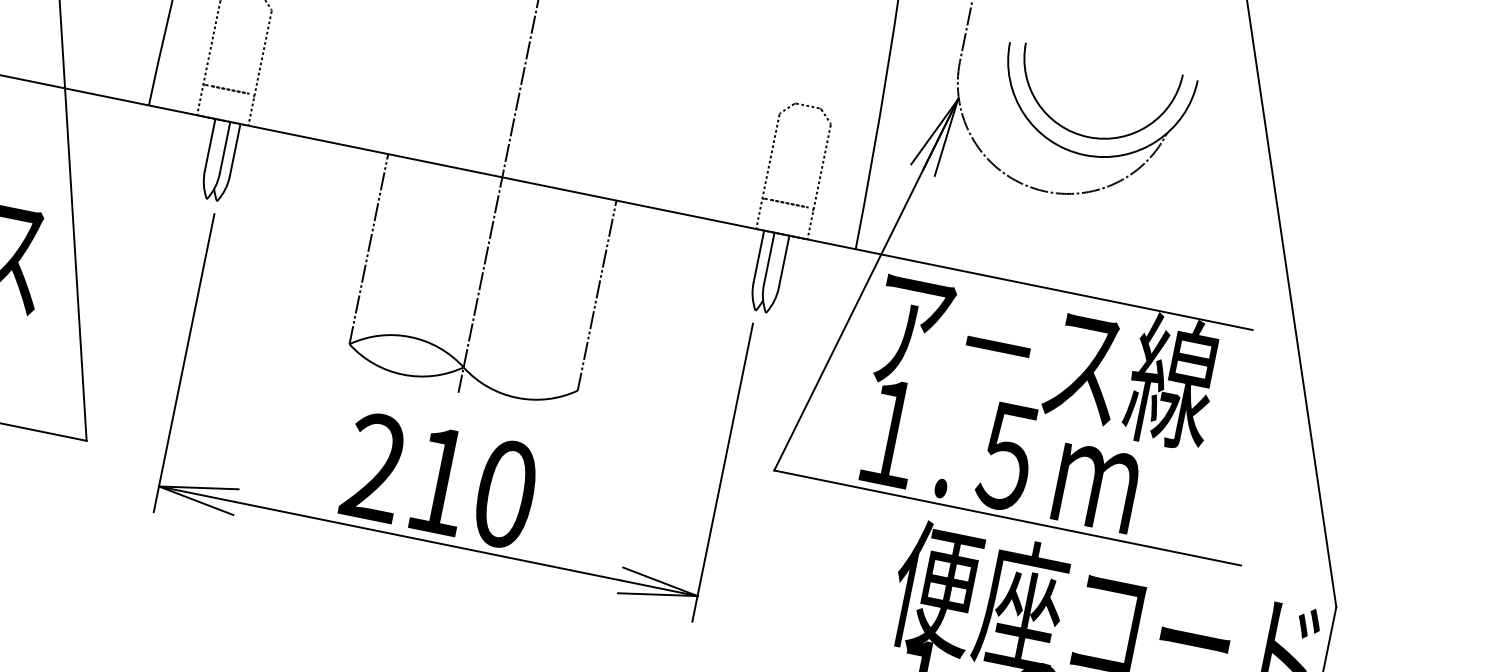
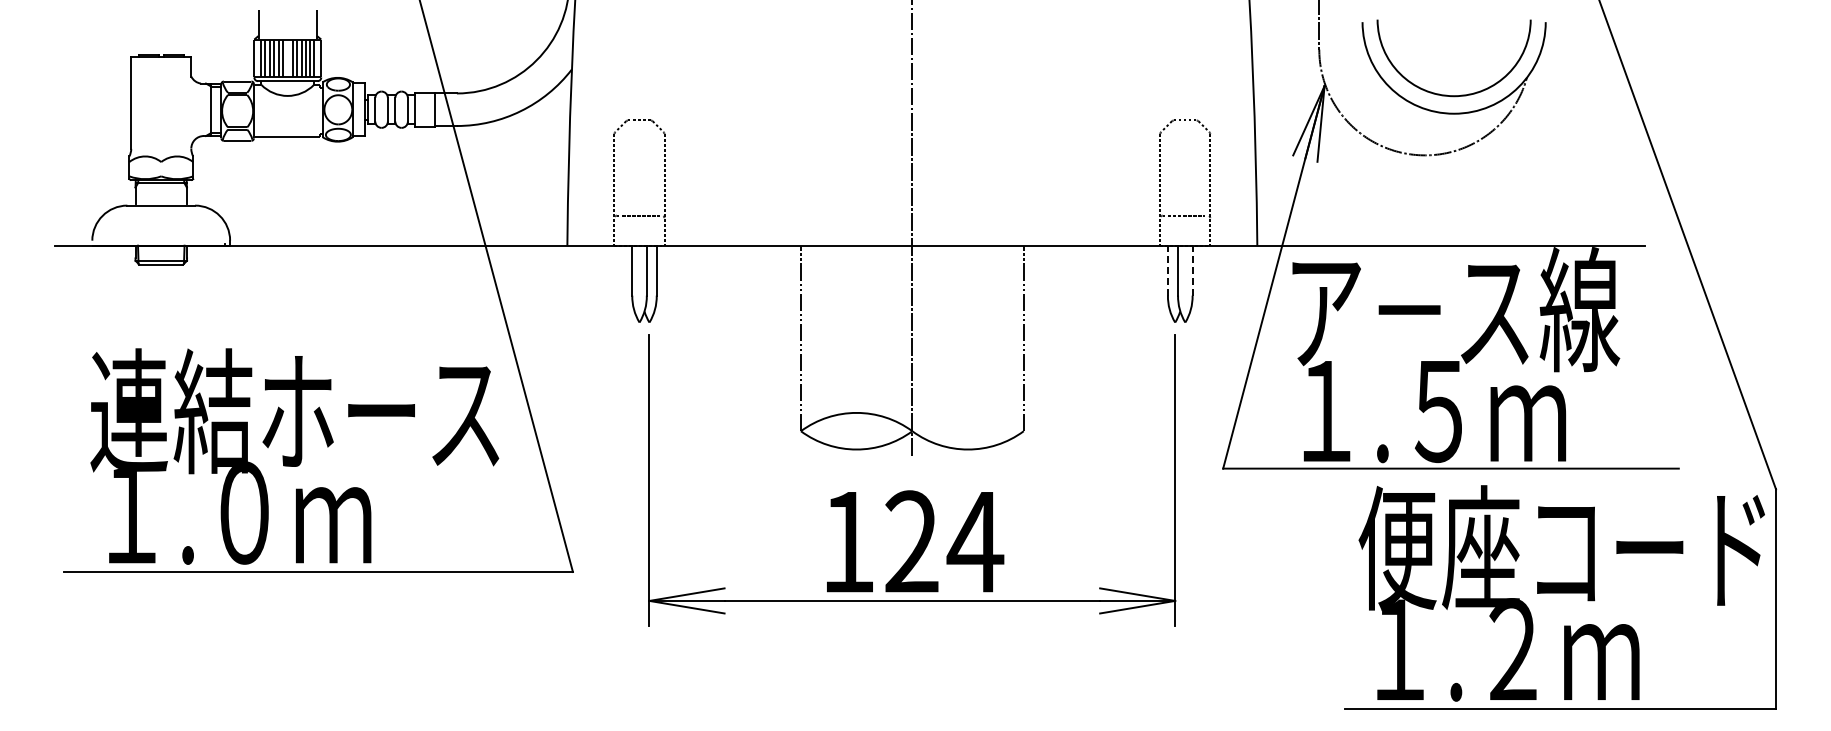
line: (758, 255) -> (1167, 270), solid -> dashed
line: (784, 261) -> (1192, 270), solid -> dashed
text: (440, 480) -> (912, 541), 210 -> 124

